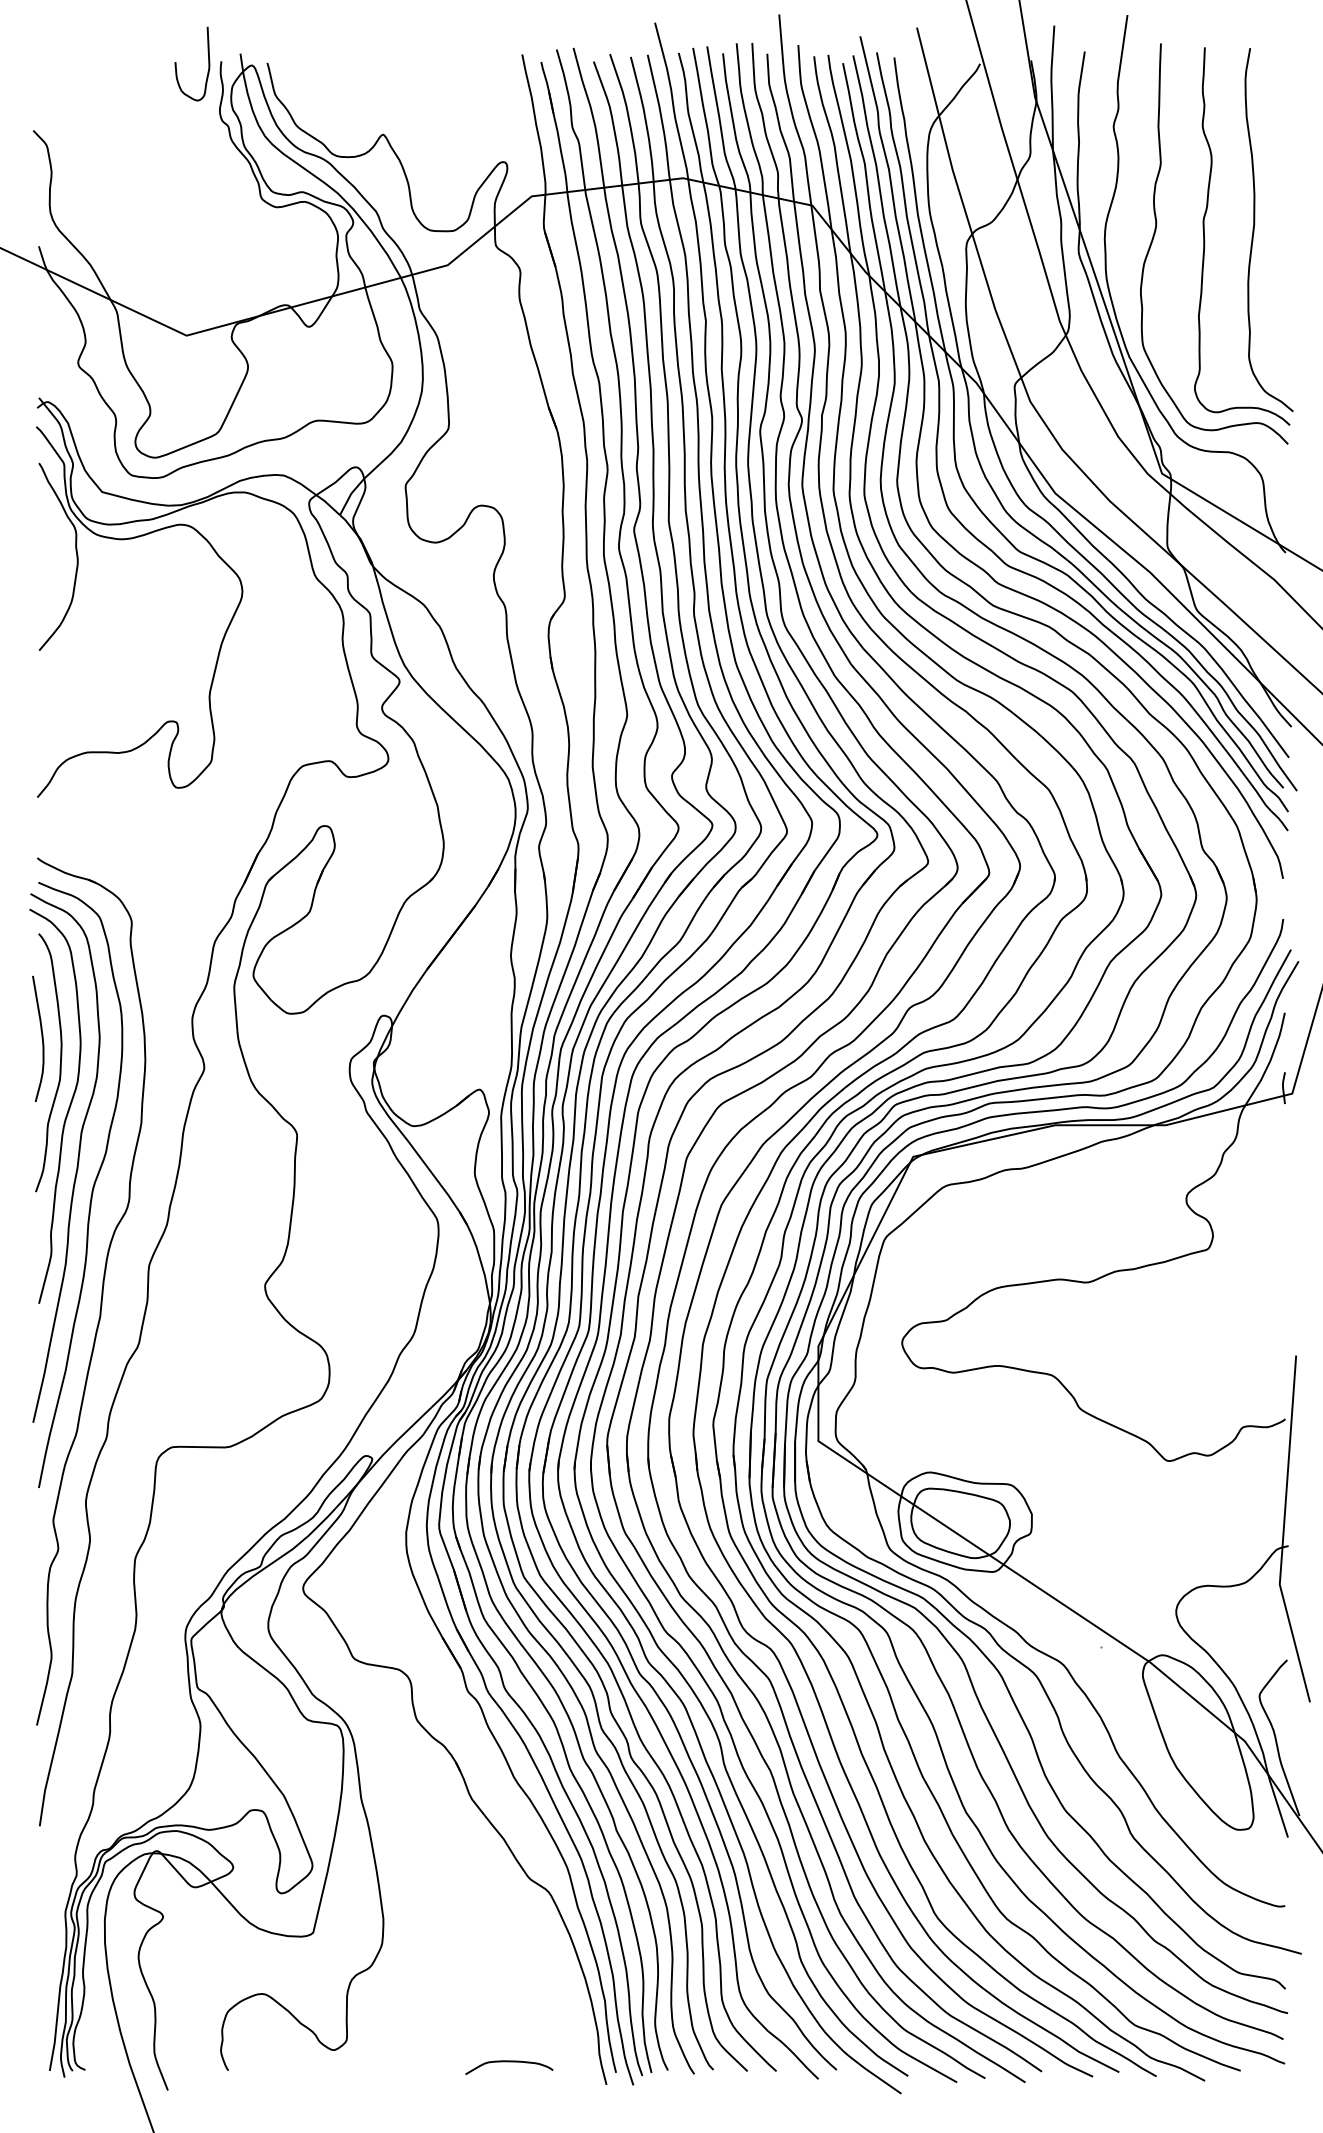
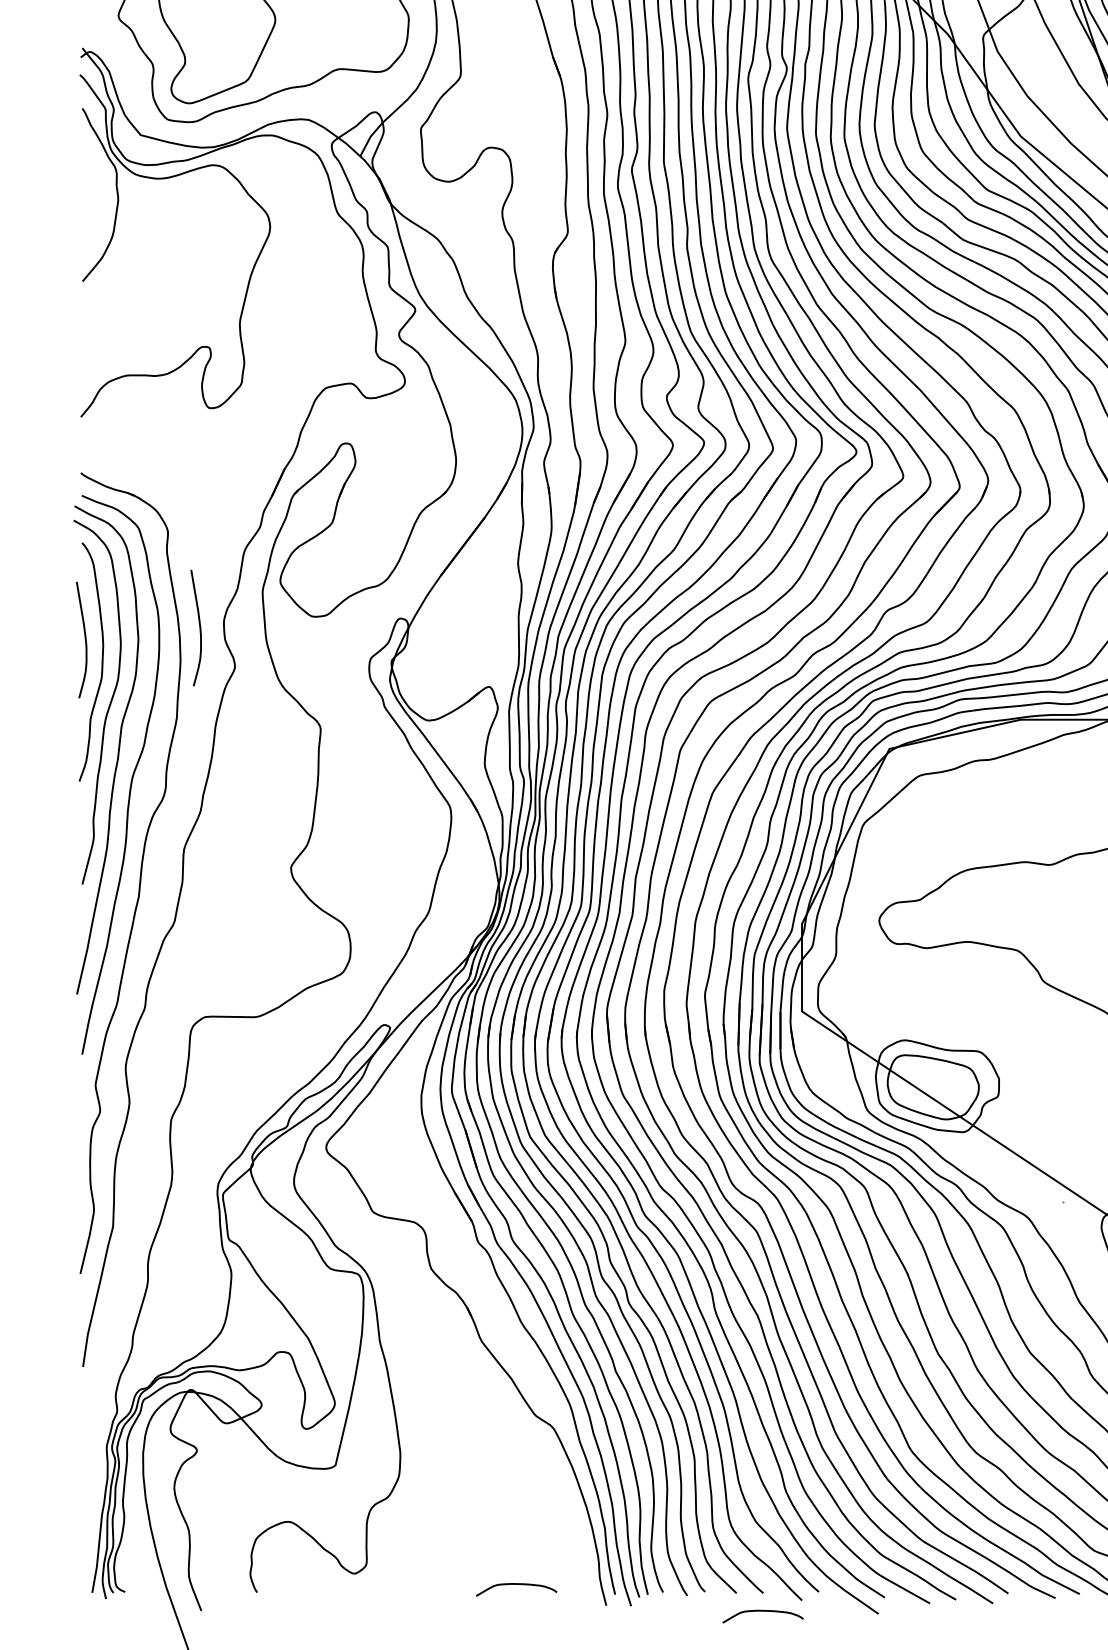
curve: (165, 1025) -> (199, 627), added
curve: (776, 2091) -> (763, 1611), added

